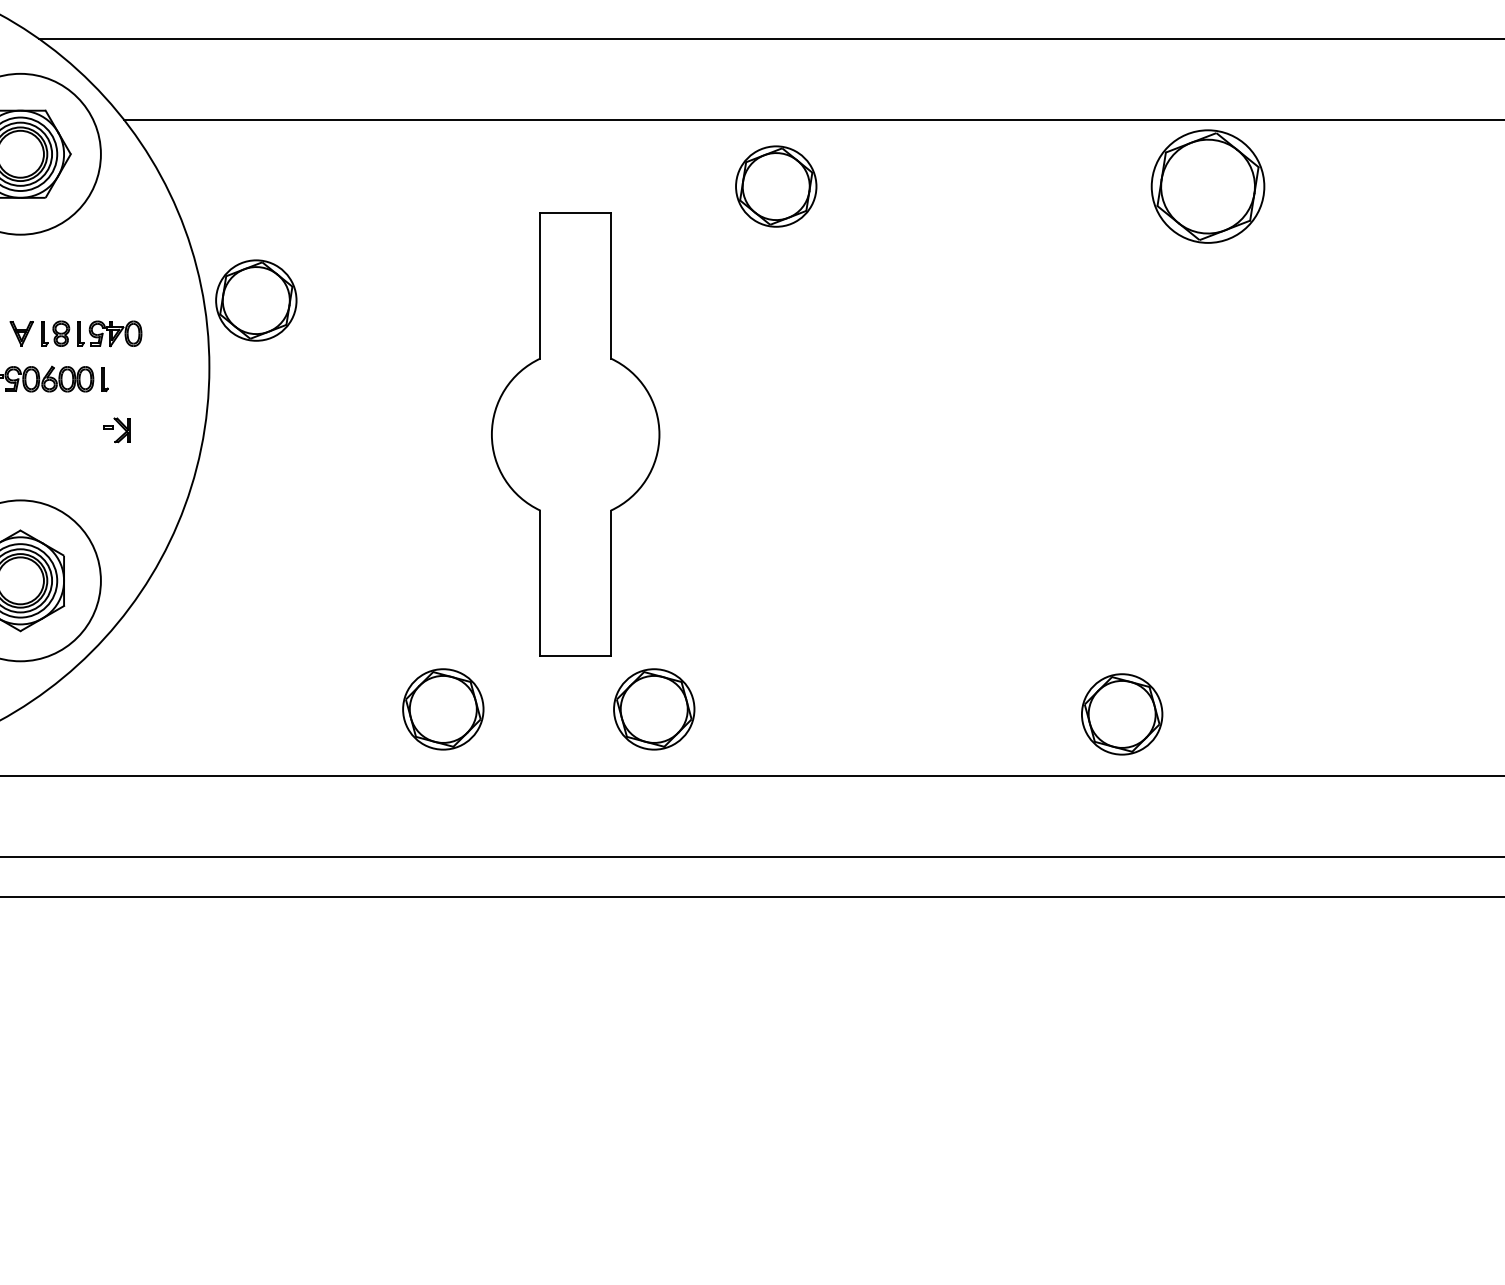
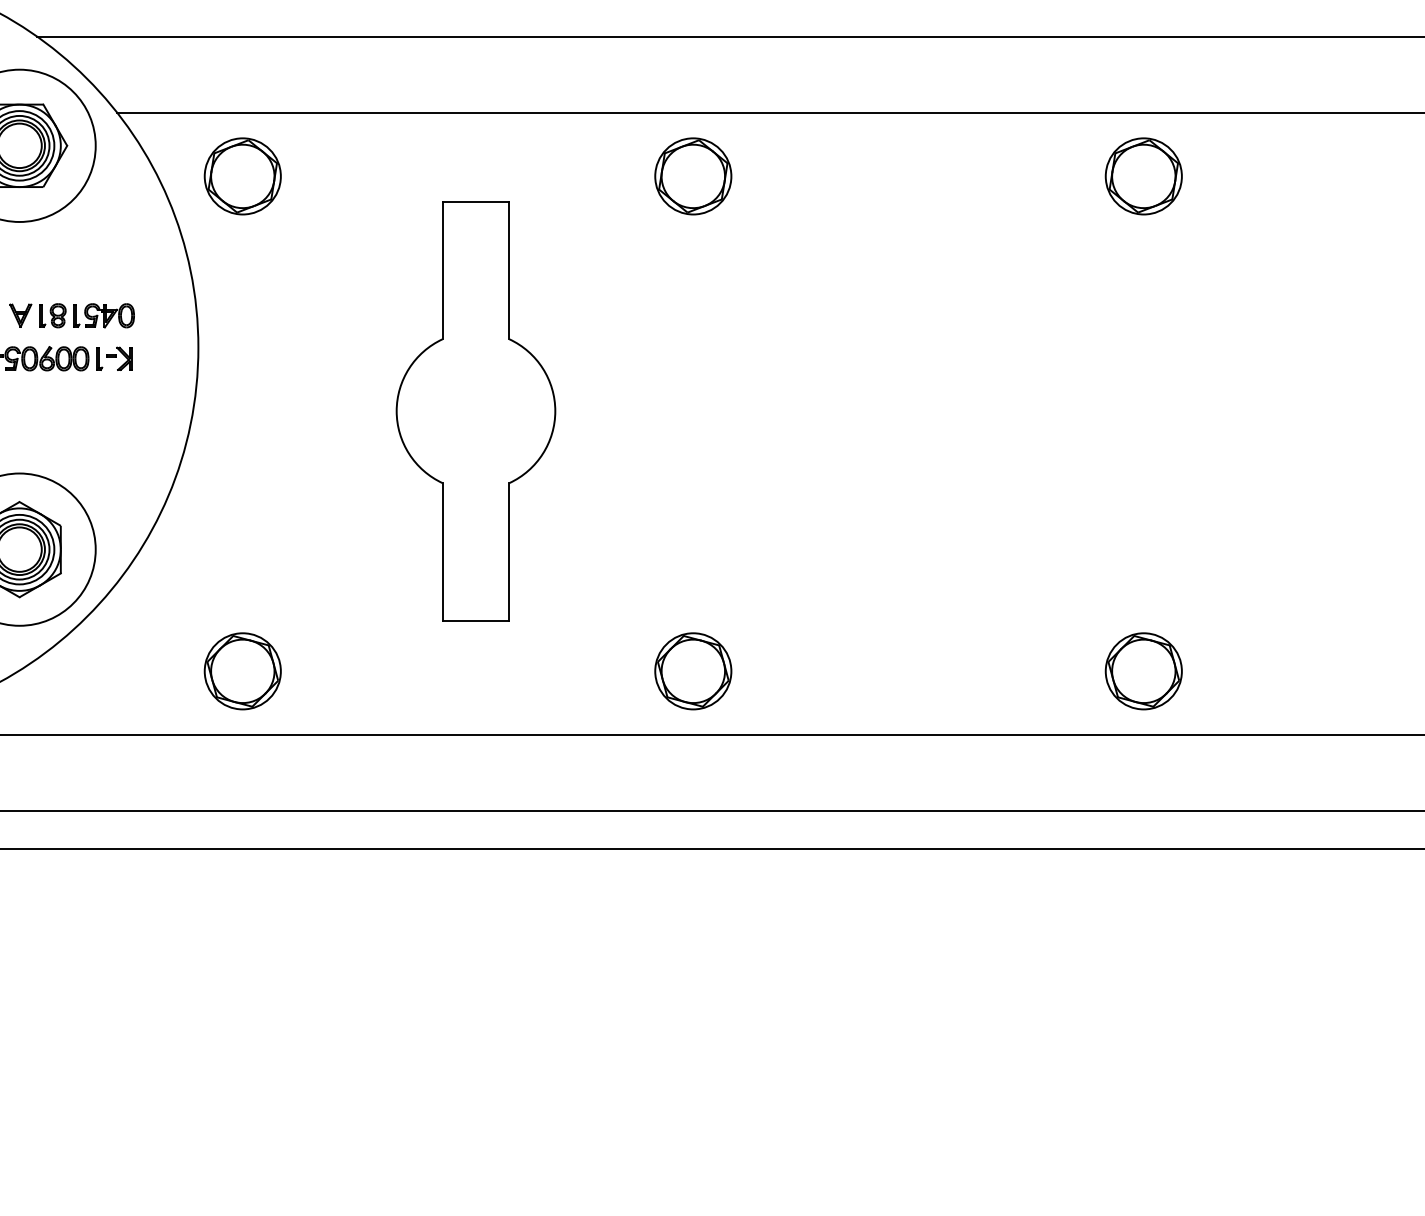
part: (776, 186) -> (693, 176), moved
part: (1208, 186) -> (1144, 176), size x0.71
part: (256, 300) -> (242, 176), moved
part: (116, 430) -> (118, 359), moved
part: (575, 434) -> (475, 411), moved
part: (443, 709) -> (242, 671), moved
part: (654, 709) -> (693, 671), moved
part: (1122, 714) -> (1144, 671), moved

